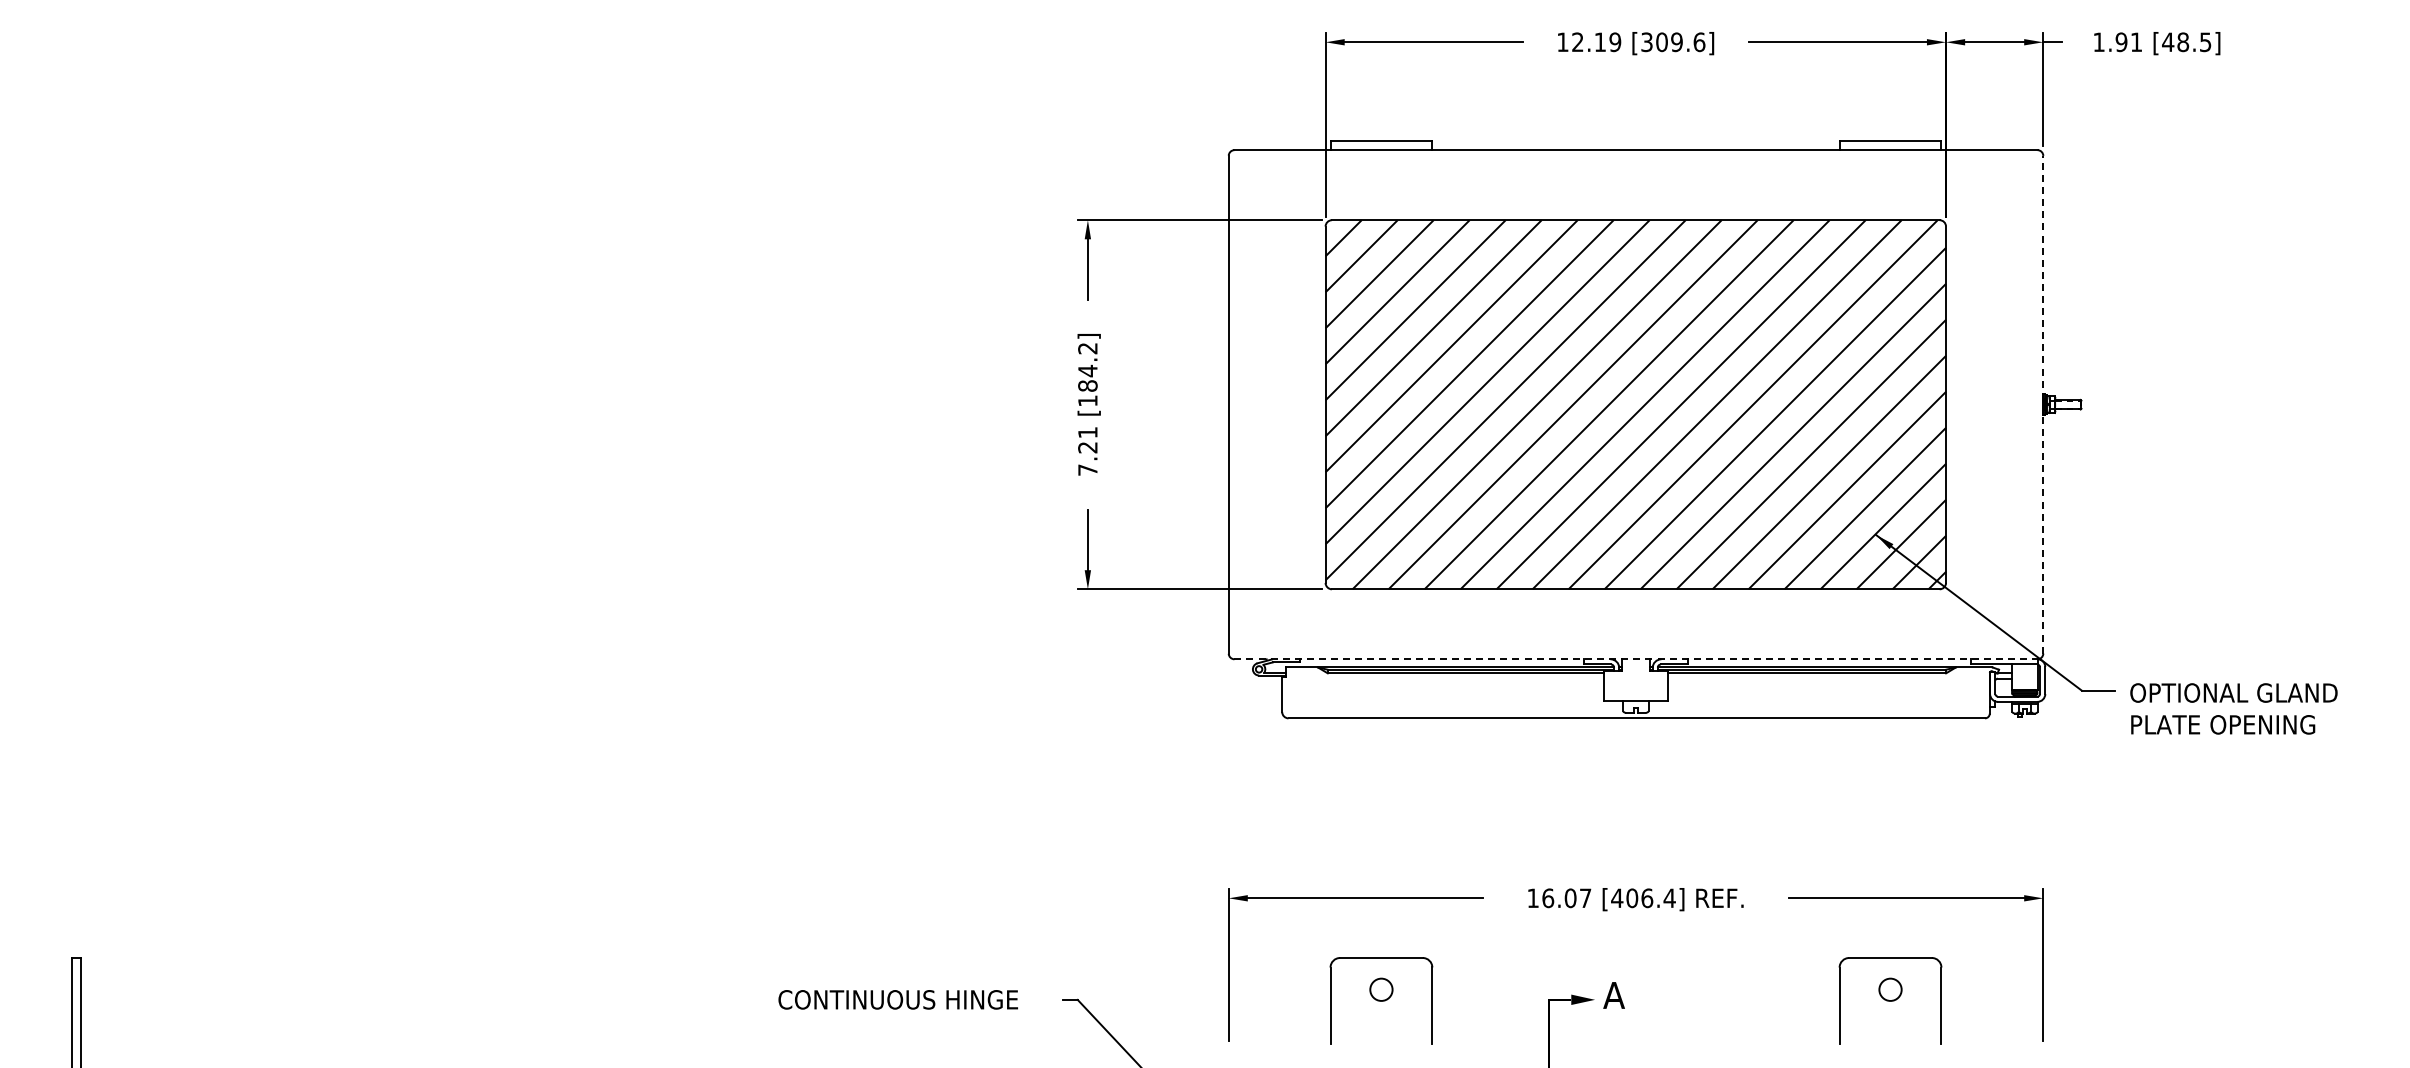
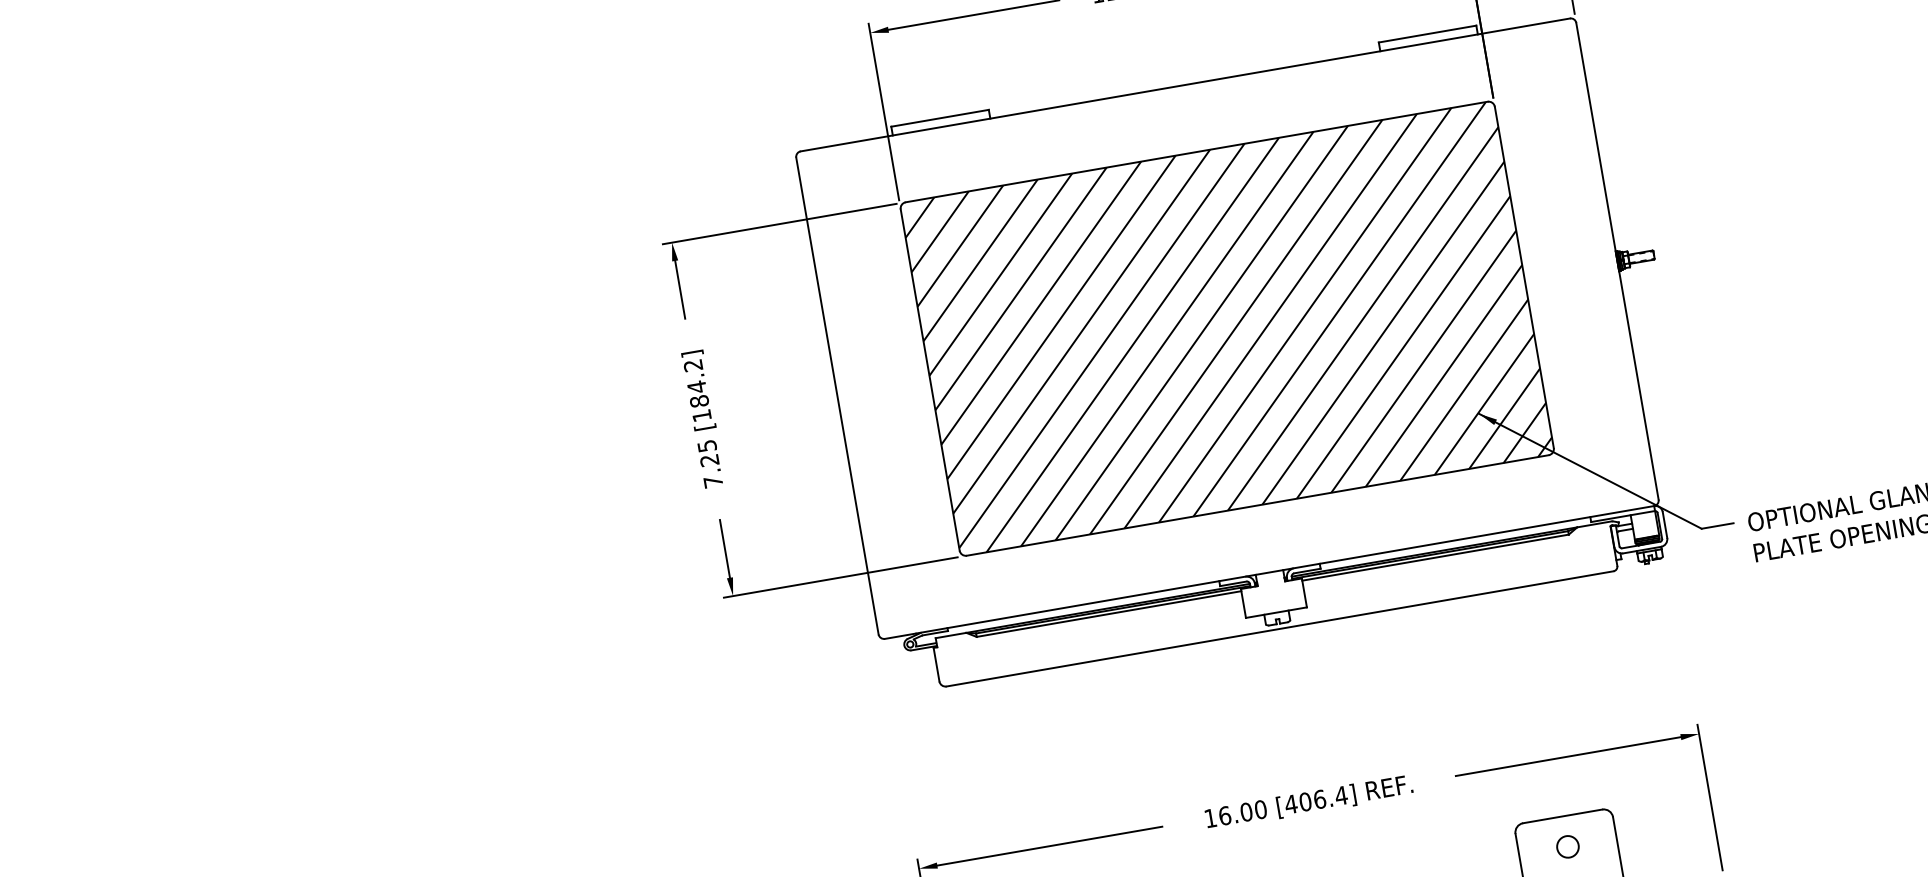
line: (2043, 404) -> (1617, 261), dashed -> solid
text: (1087, 432) -> (706, 446), 7.21 -> 7.25
line: (1635, 659) -> (1269, 572), dashed -> solid
text: (1585, 898) -> (1260, 809), 16.07 -> 16.00

